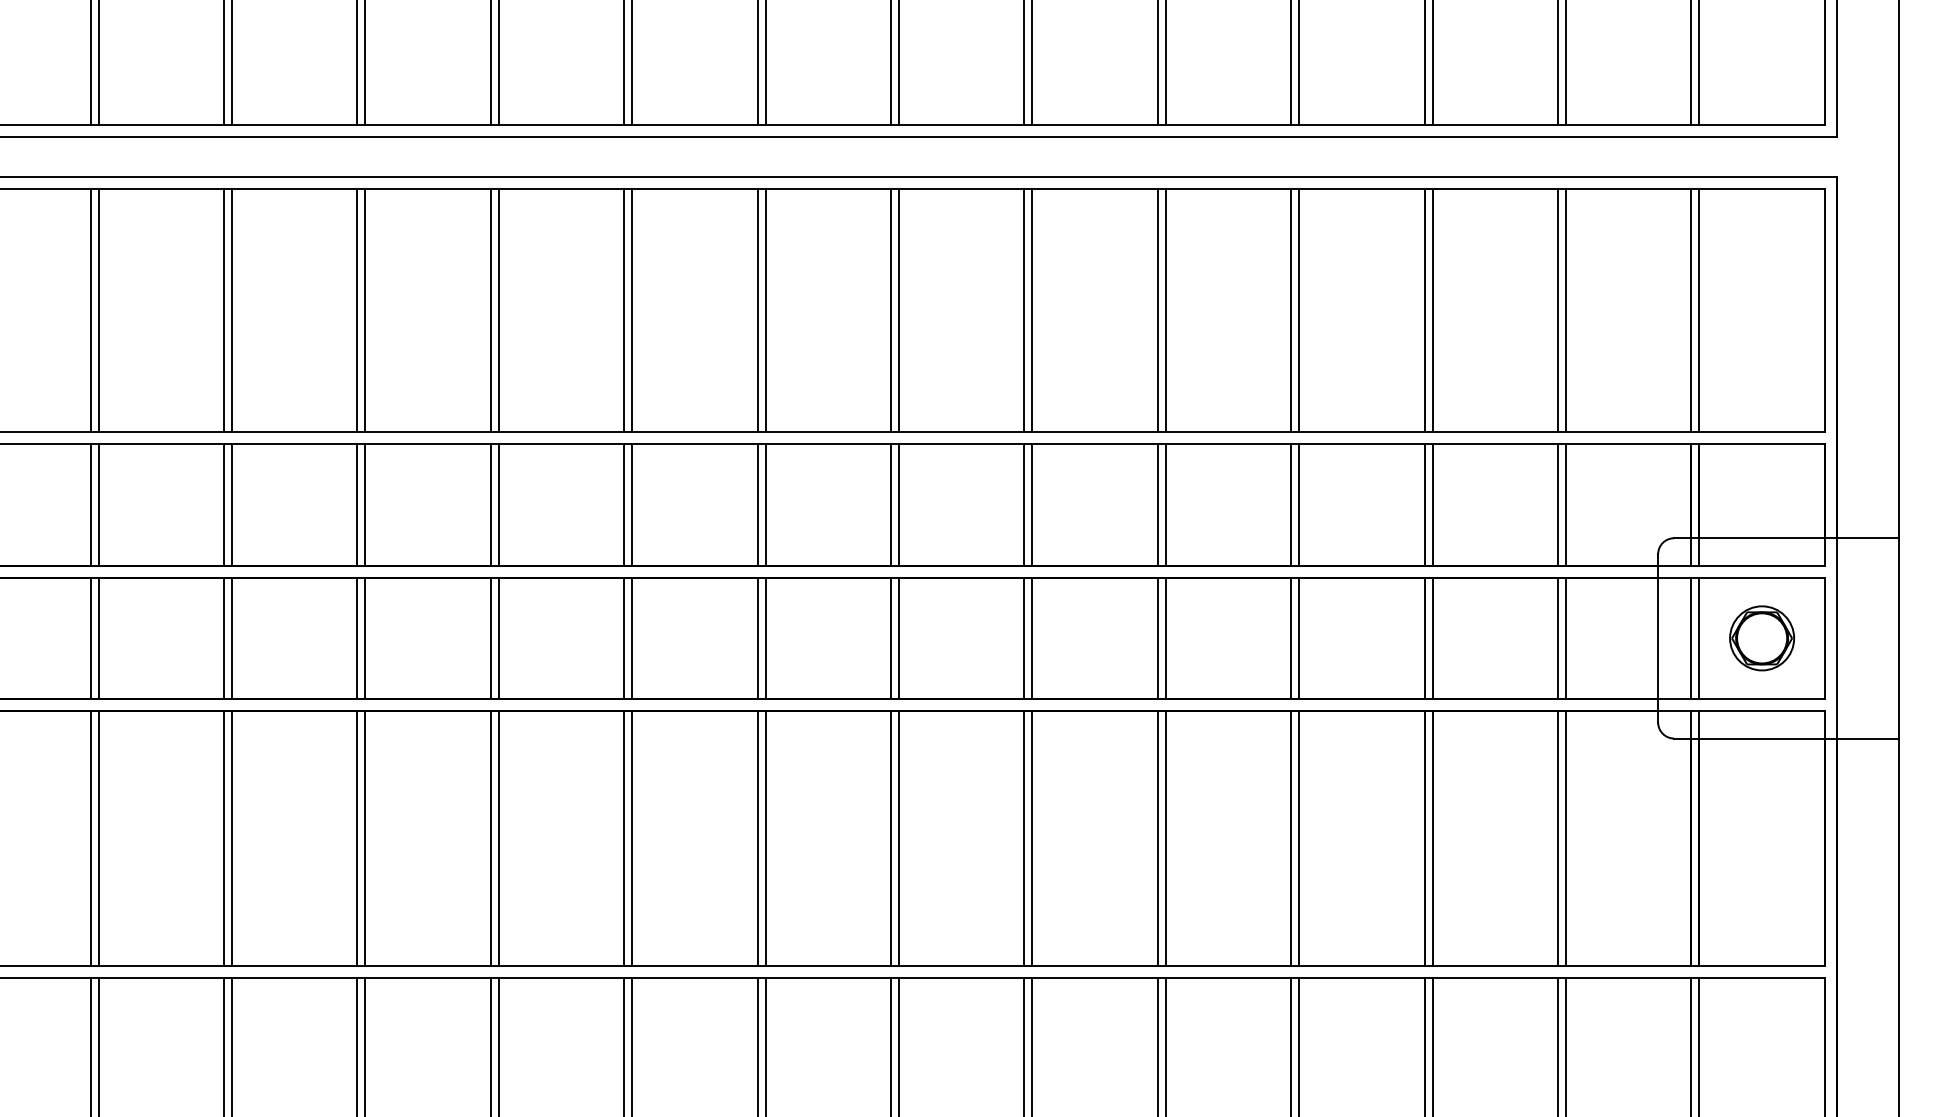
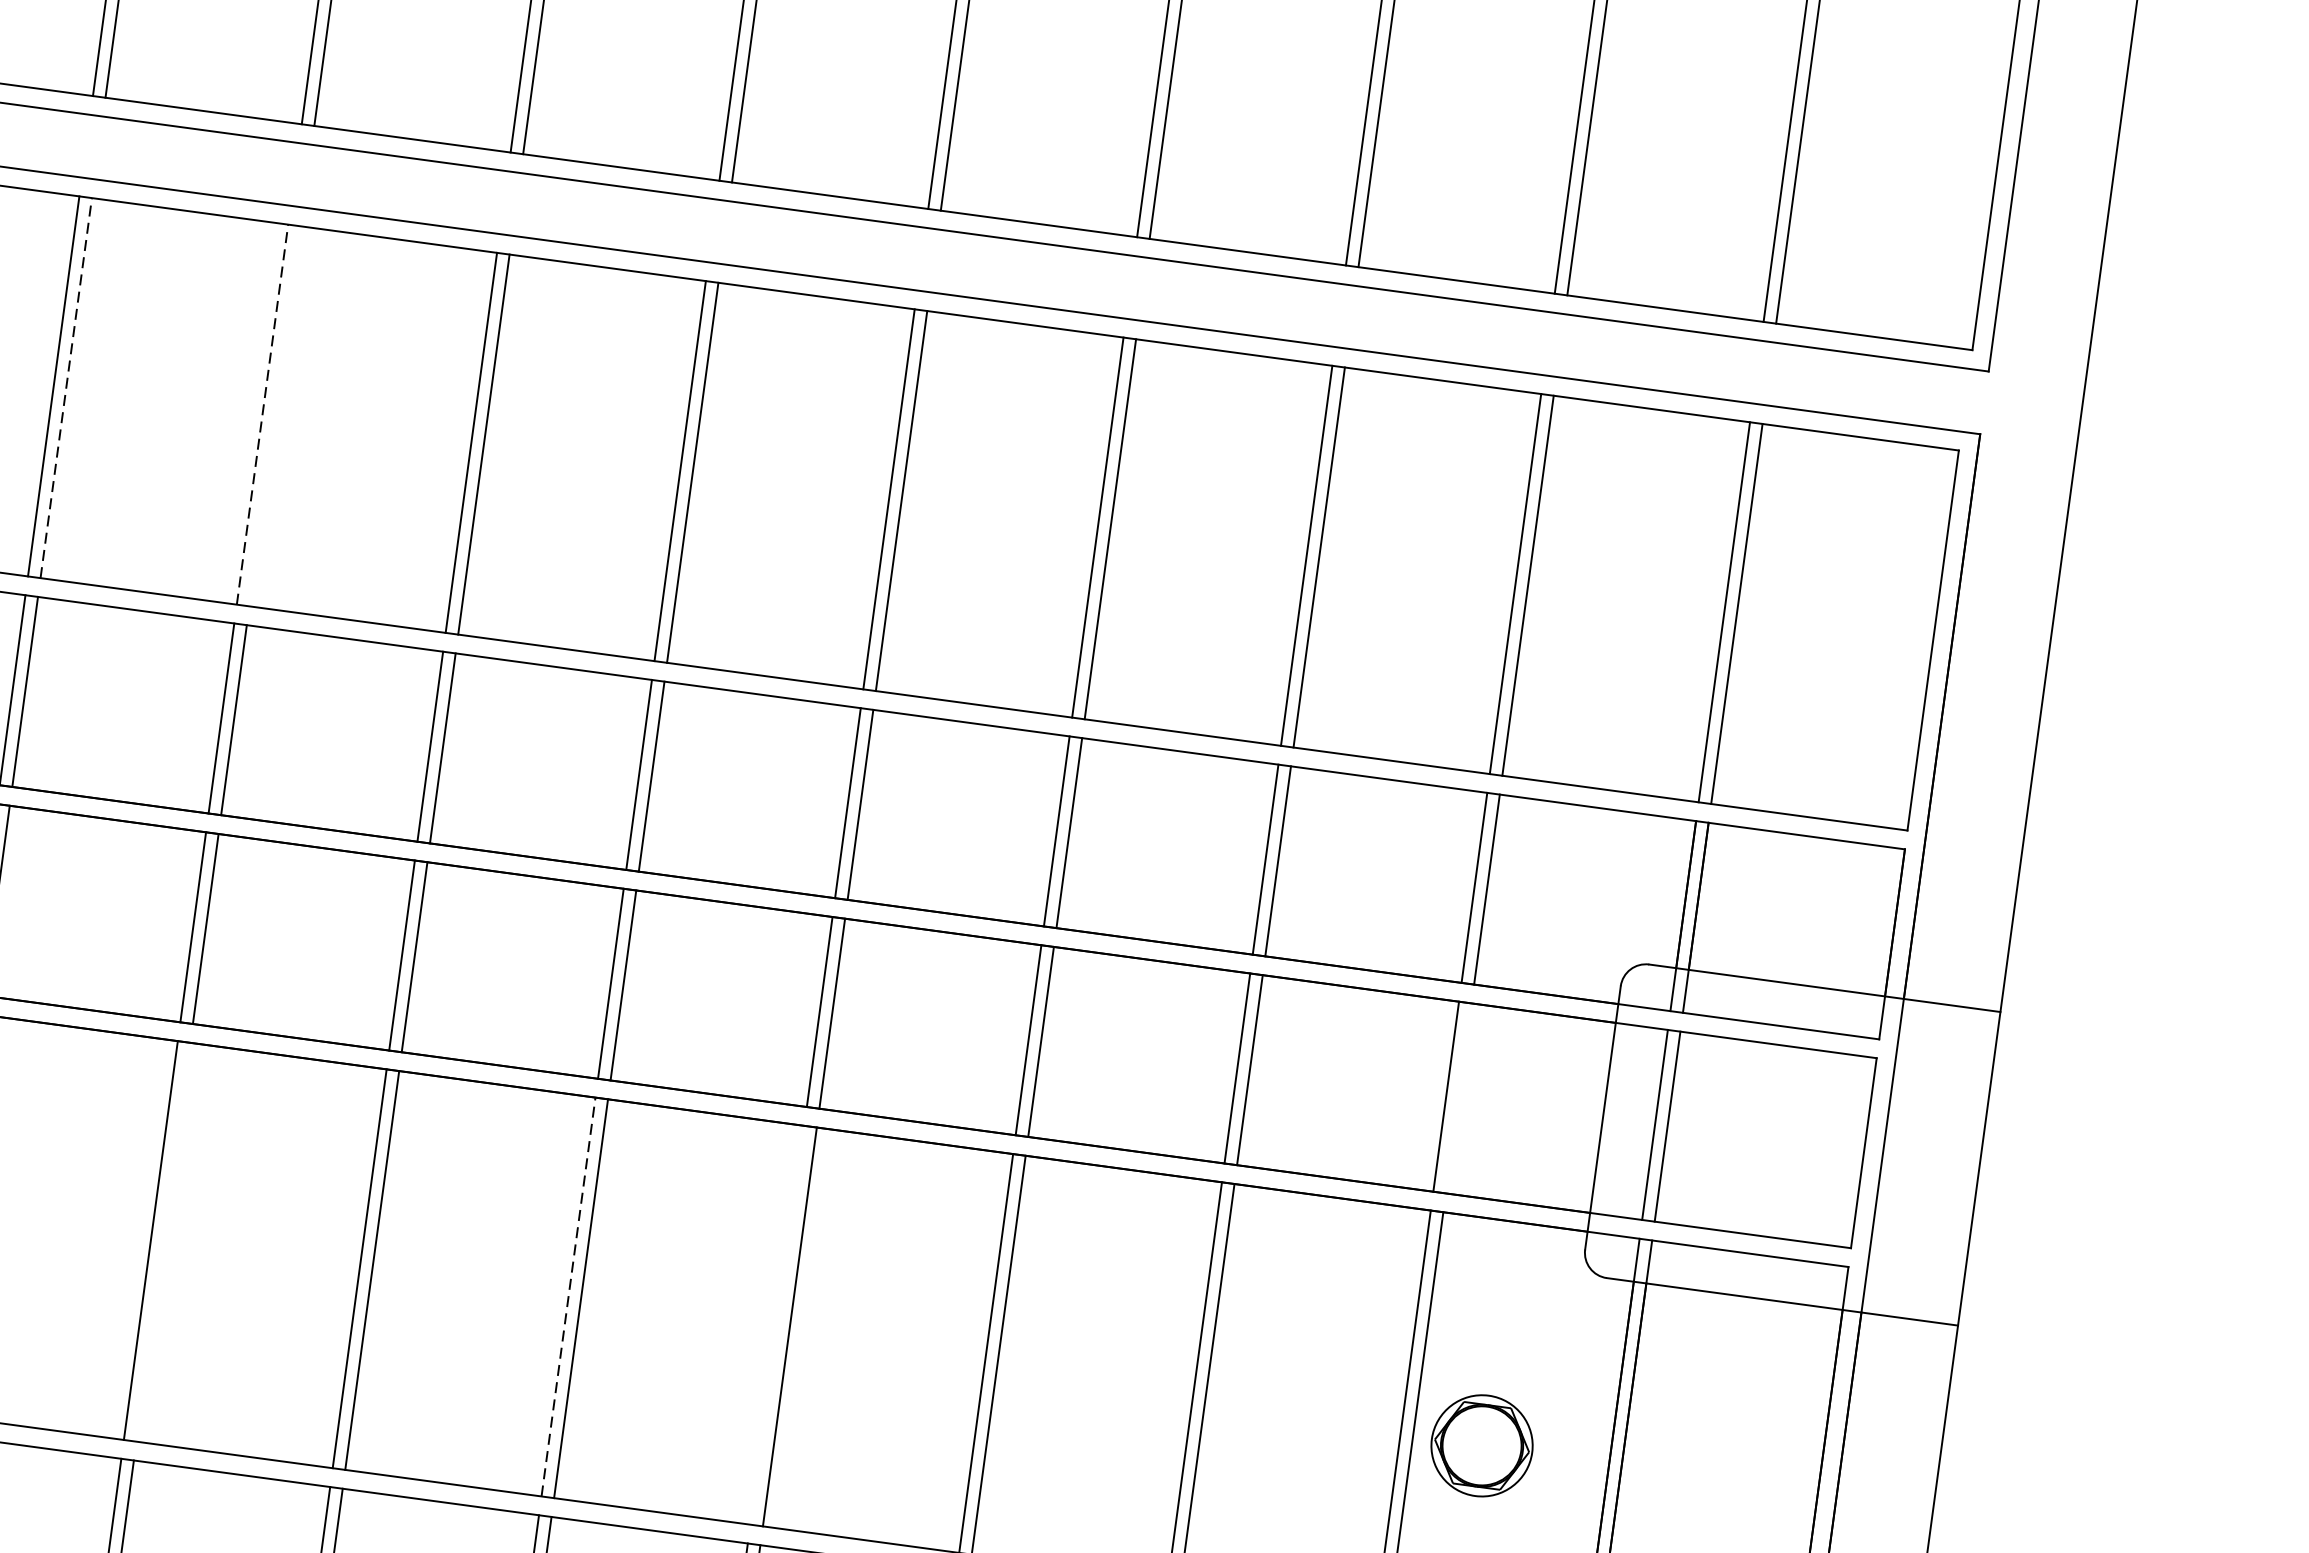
line: (632, 310) -> (66, 387), solid -> dashed
line: (757, 310) -> (262, 414), solid -> dashed
line: (765, 310) -> (275, 415), removed
line: (1566, 638) -> (1459, 1098), removed
part: (1762, 638) -> (1482, 1446), moved
line: (765, 838) -> (163, 1242), removed
line: (1024, 838) -> (568, 1297), solid -> dashed
line: (1157, 838) -> (776, 1325), removed

